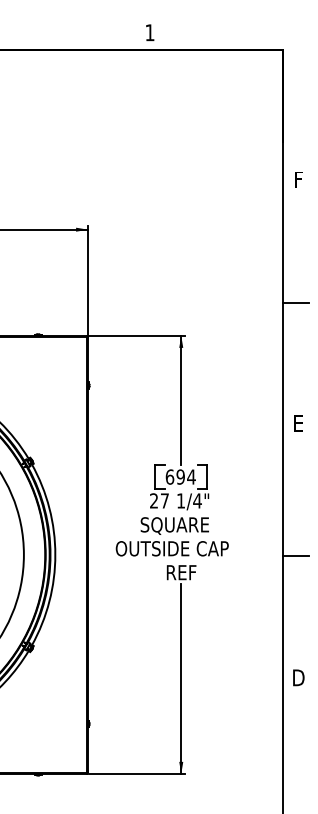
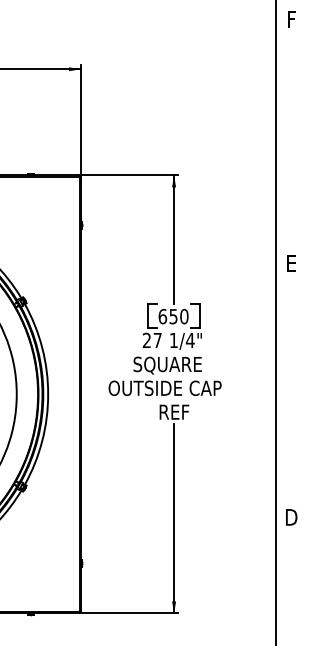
line: (295, 303) -> (288, 143), removed
text: (185, 476) -> (178, 316), 694 -> 650
line: (295, 555) -> (288, 395), removed

